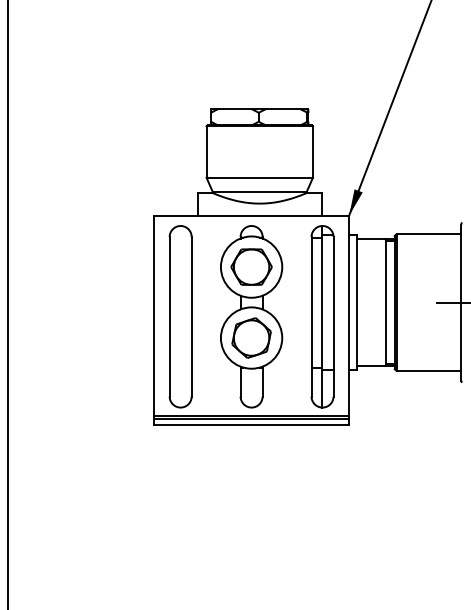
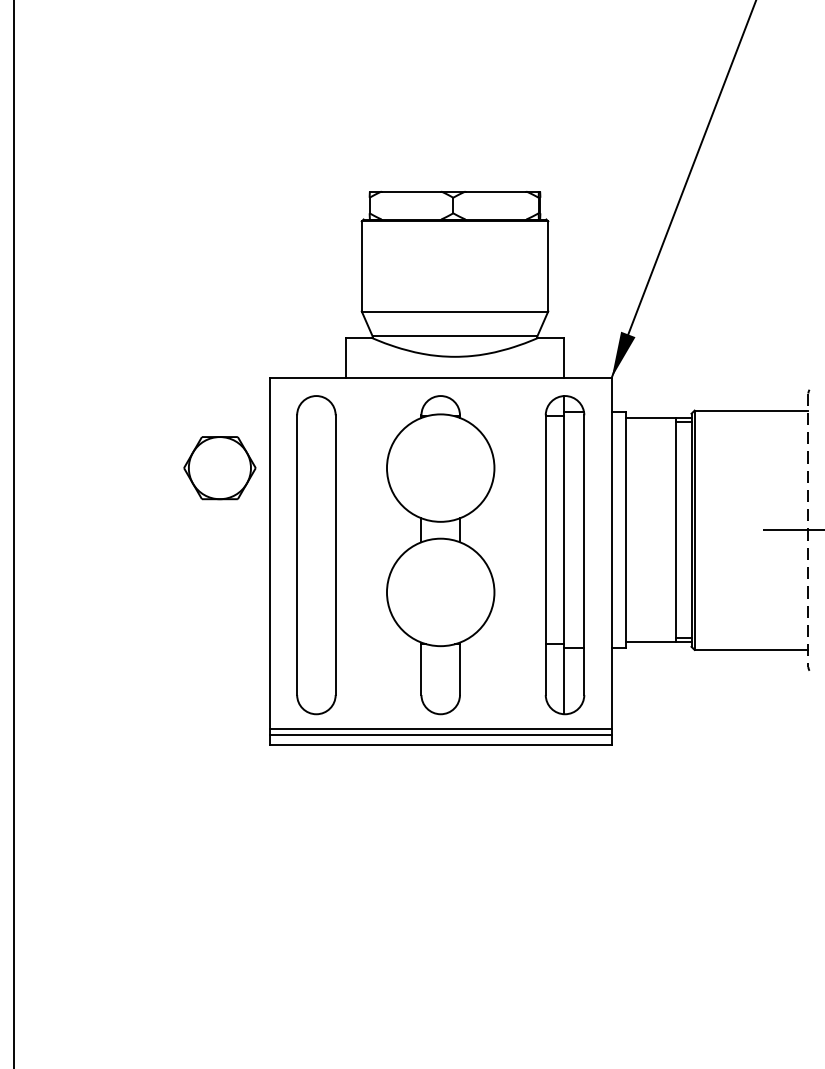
part: (251, 266) -> (219, 467), moved
line: (461, 303) -> (808, 531), solid -> dashed
part: (251, 337) -> (440, 591), removed

